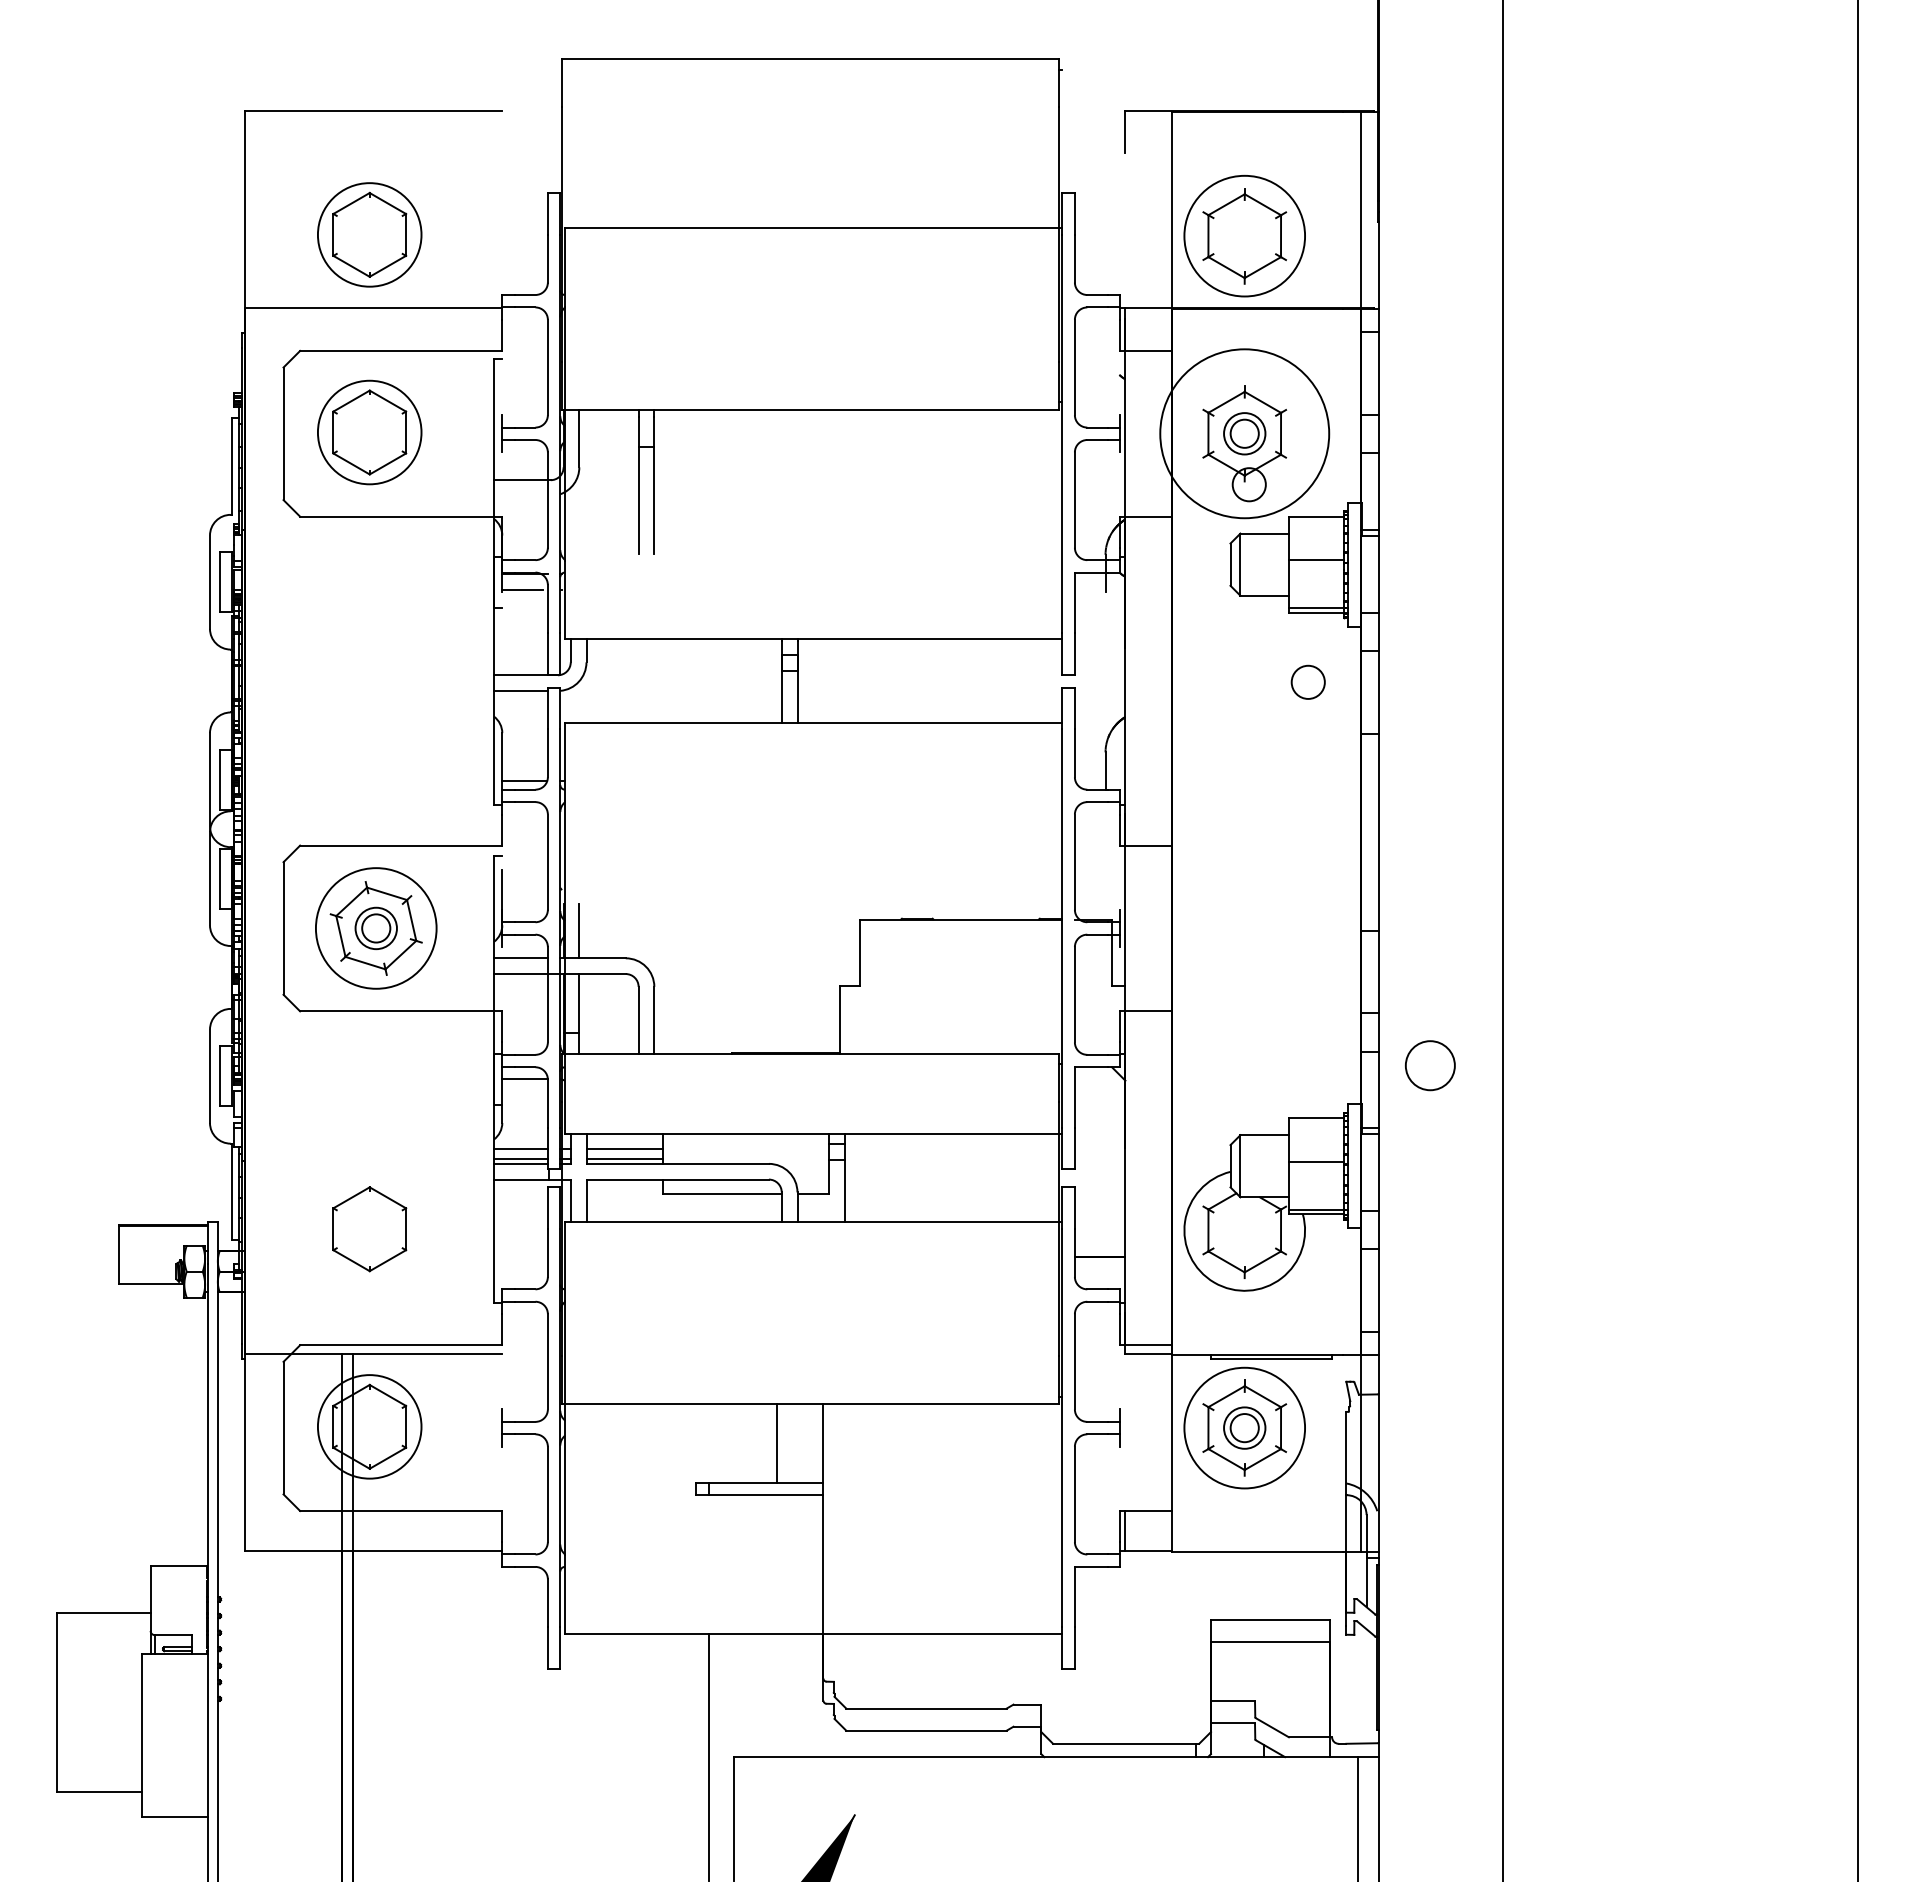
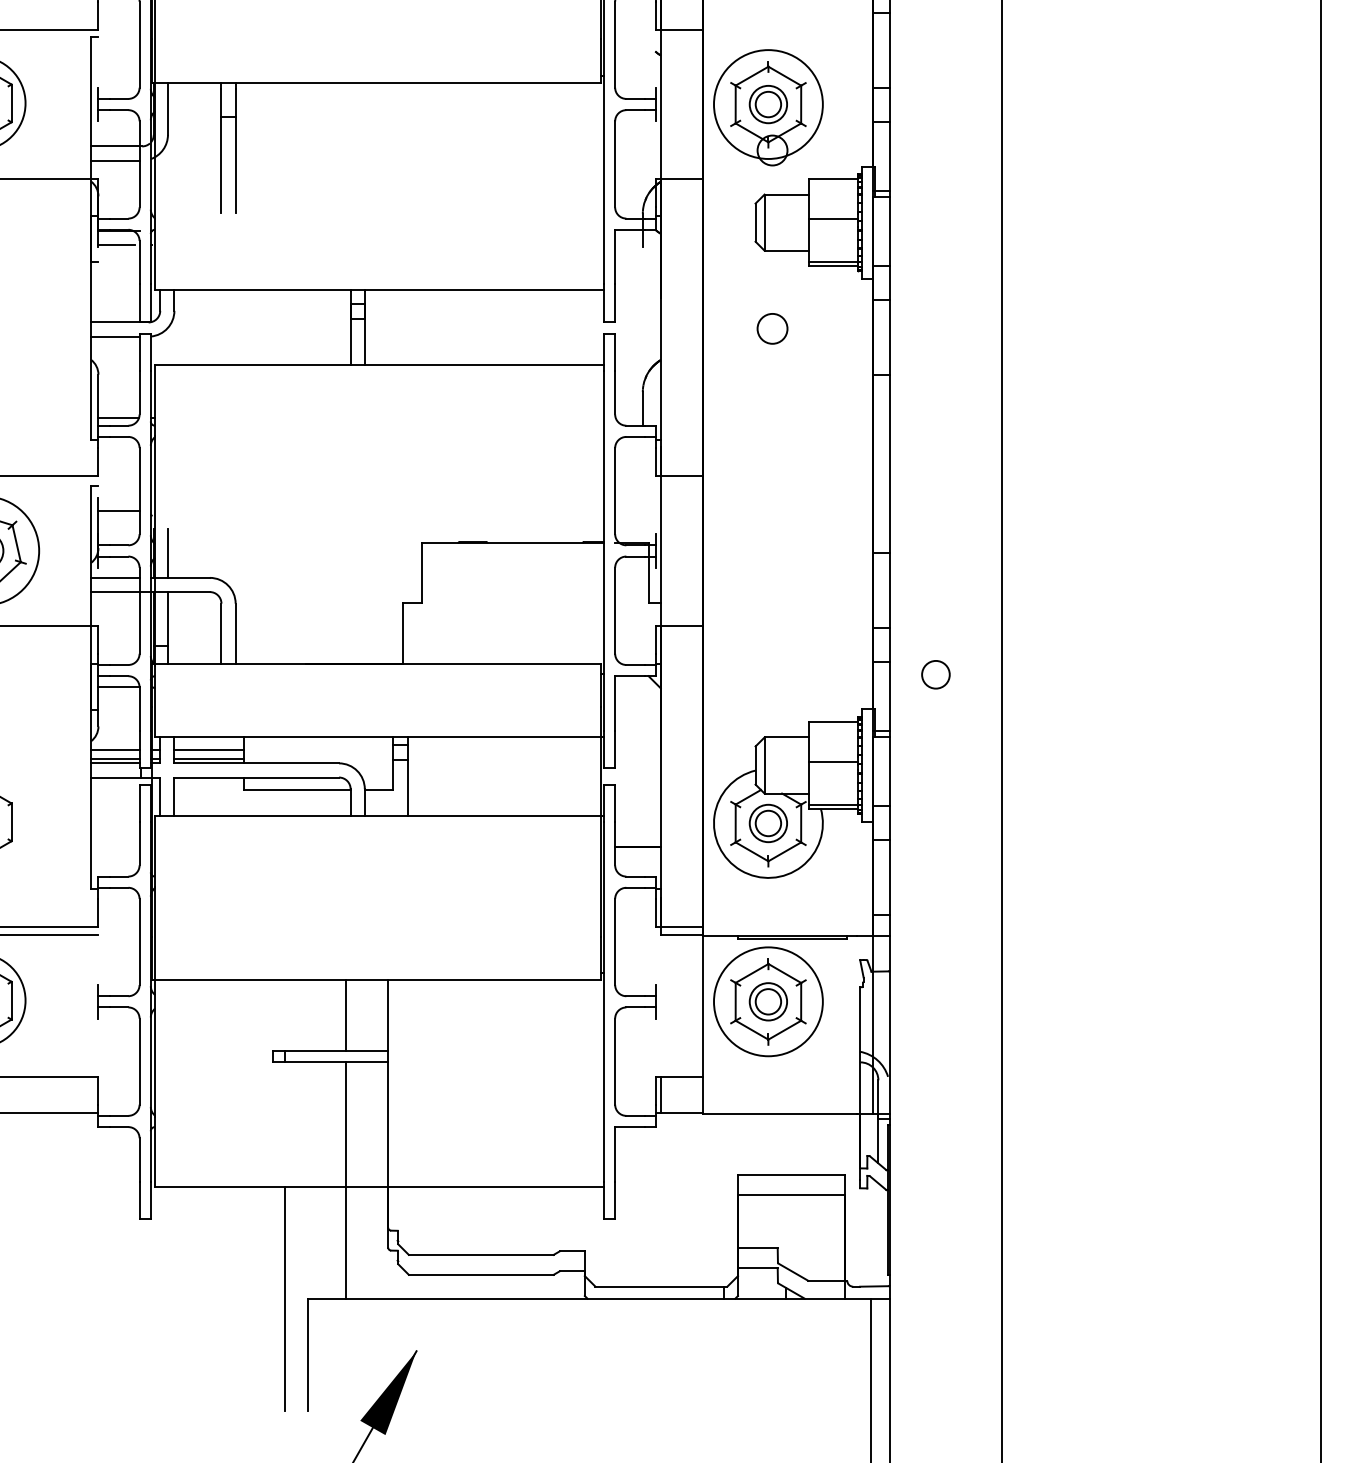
circle: (1244, 433) -> (768, 104), size x0.71
line: (520, 495) -> (114, 160), added
circle: (1307, 681) -> (771, 328), moved
line: (524, 883) -> (118, 510), added
circle: (1430, 1065) -> (936, 674), size x0.62
part: (1244, 1230) -> (768, 823), added
line: (776, 1626) -> (345, 1180), added

